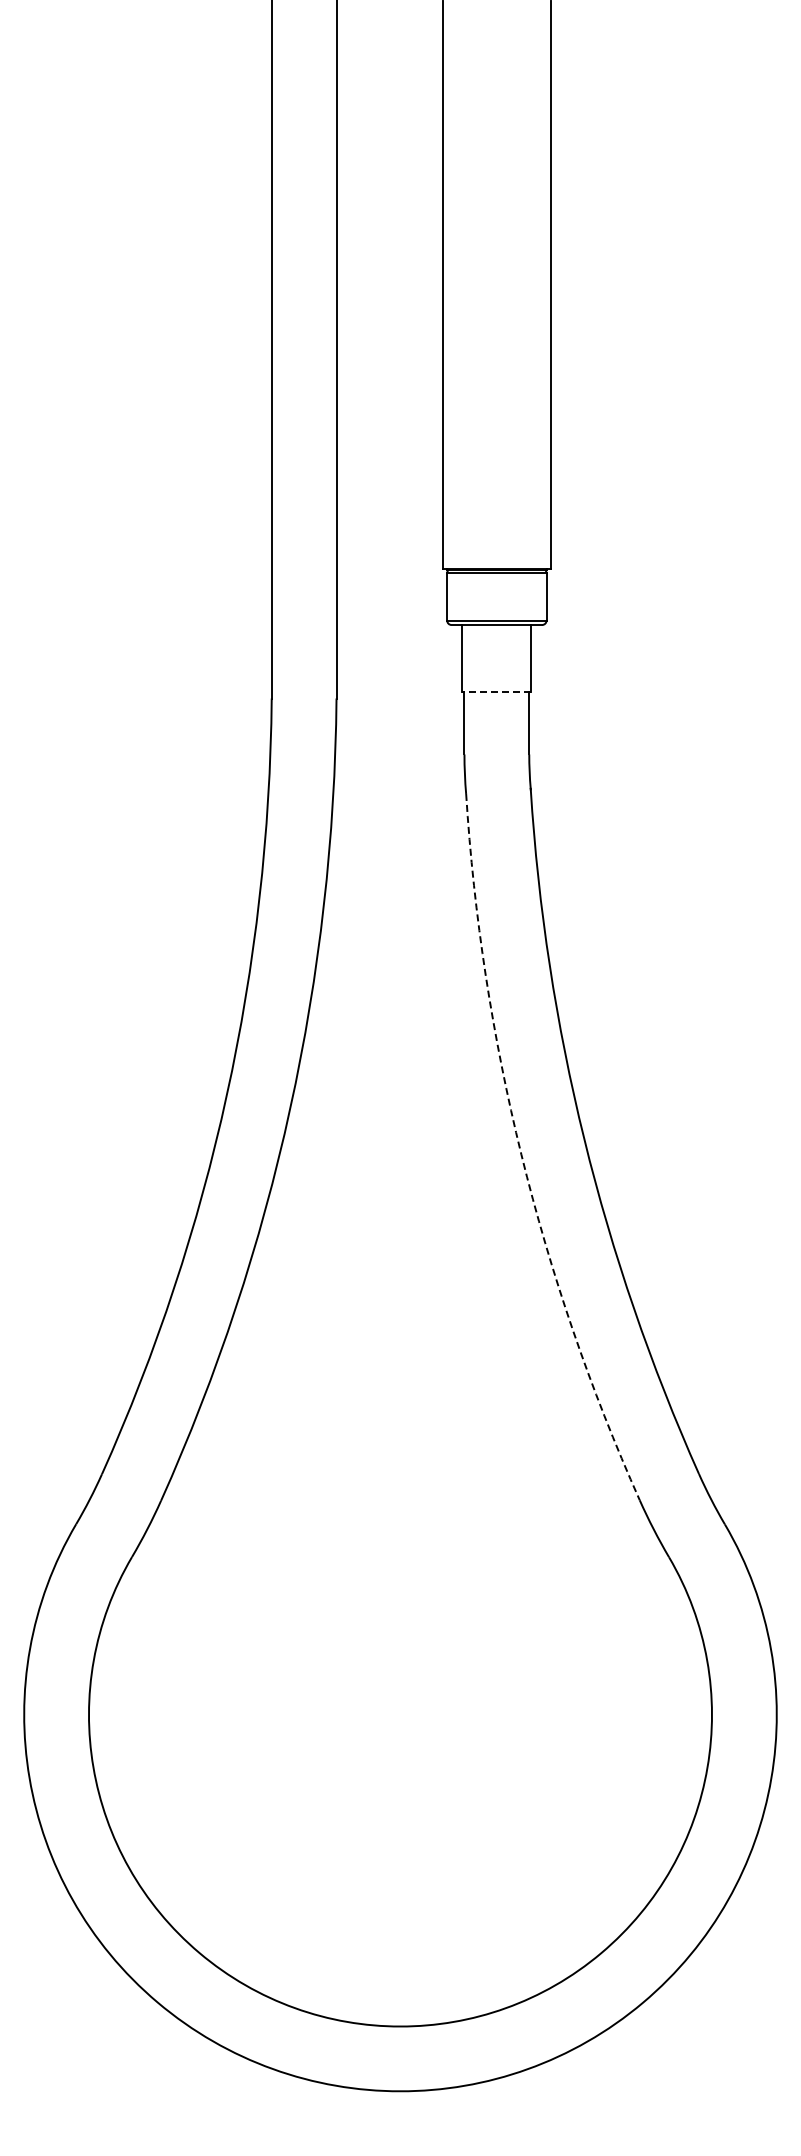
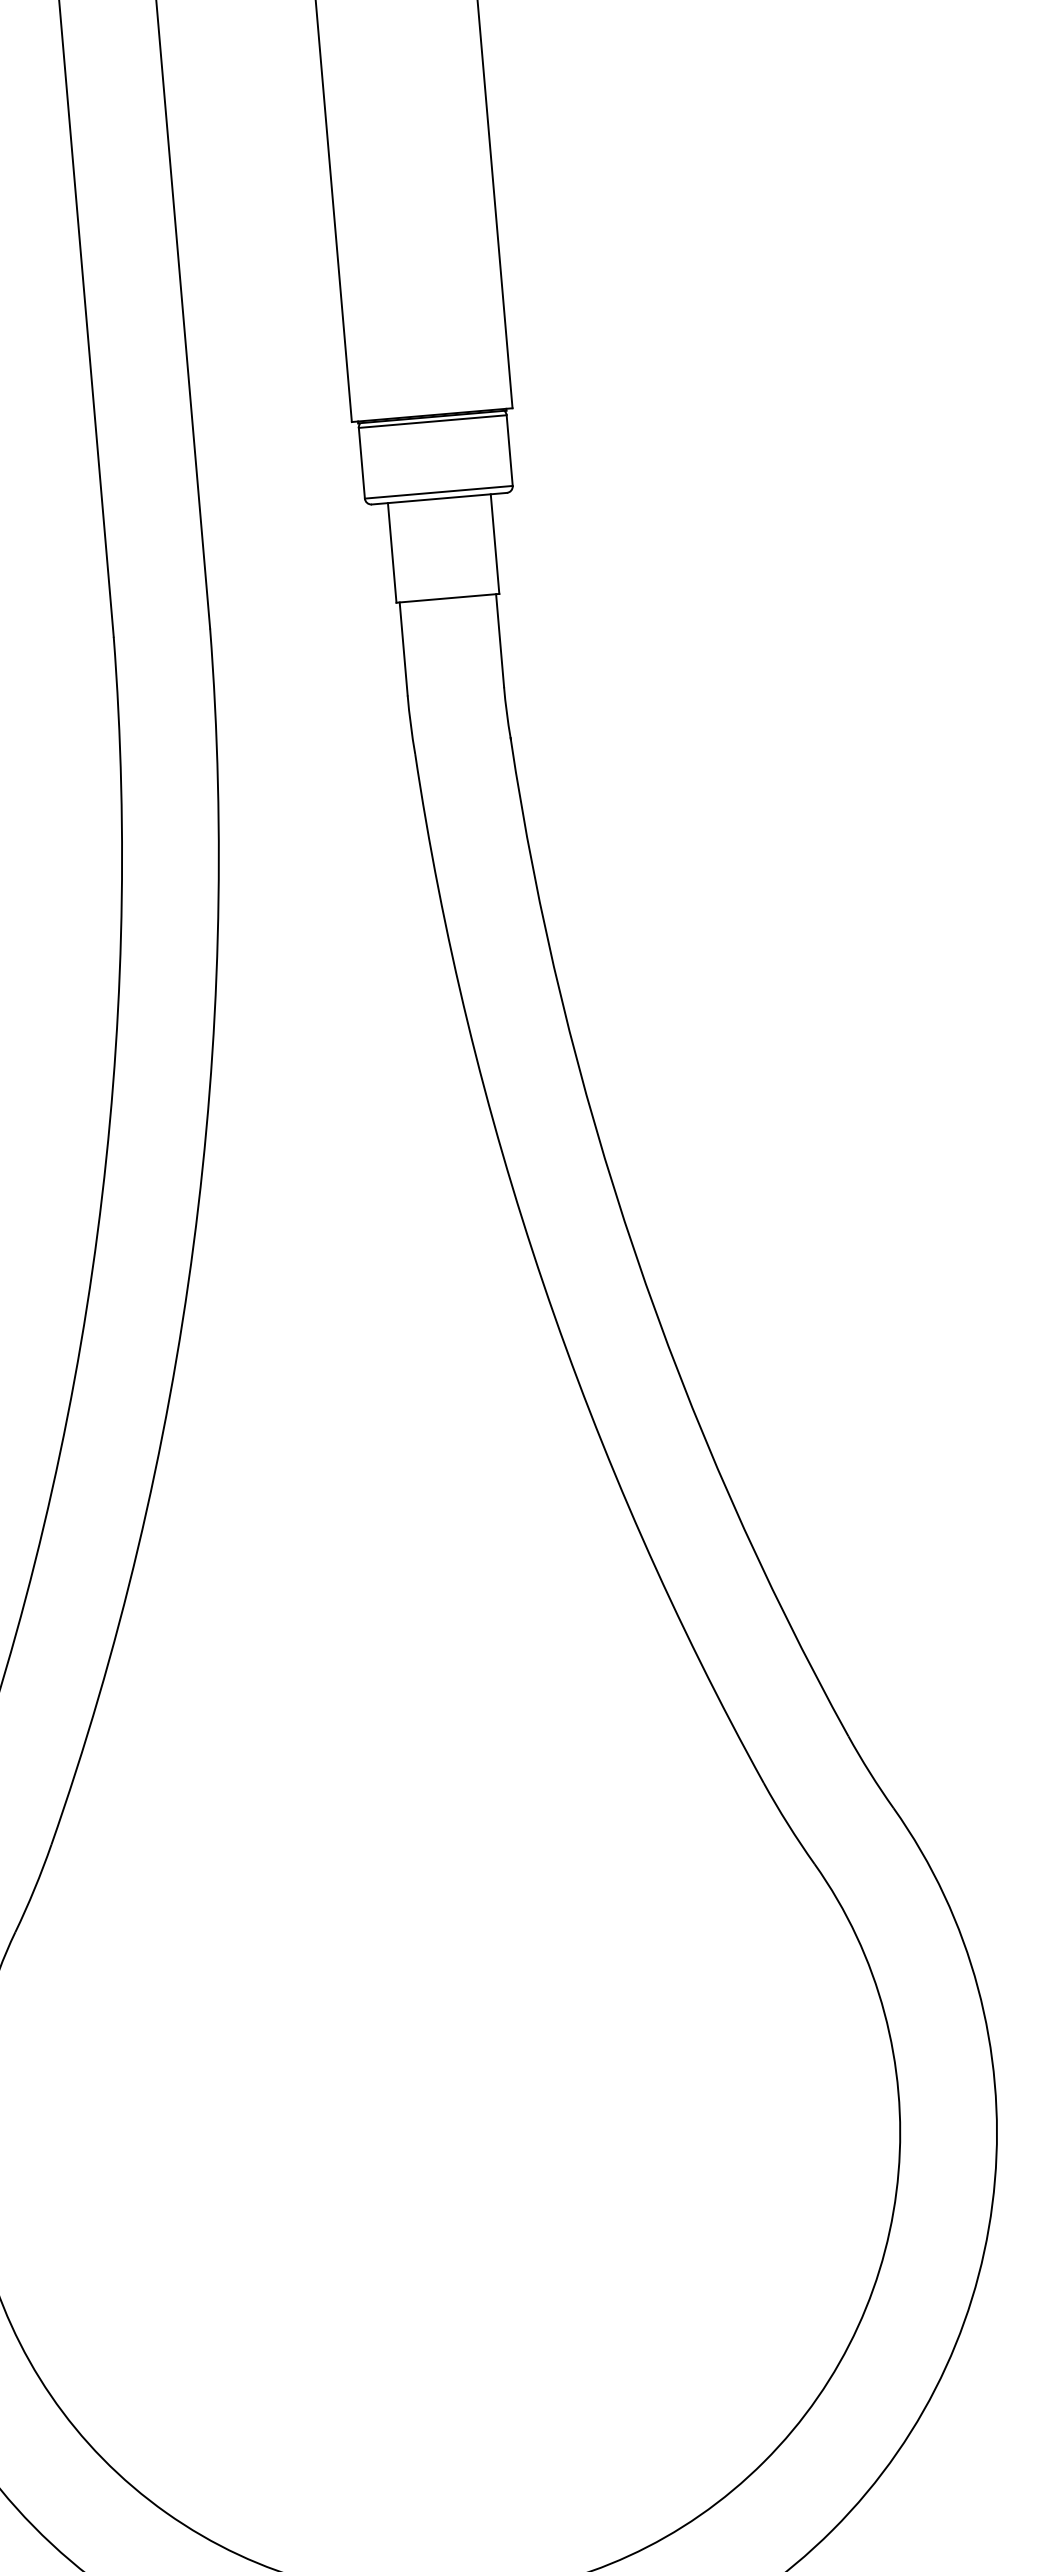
line: (496, 691) -> (447, 597), dashed -> solid
arc: (521, 1154) -> (543, 1283), dashed -> solid

